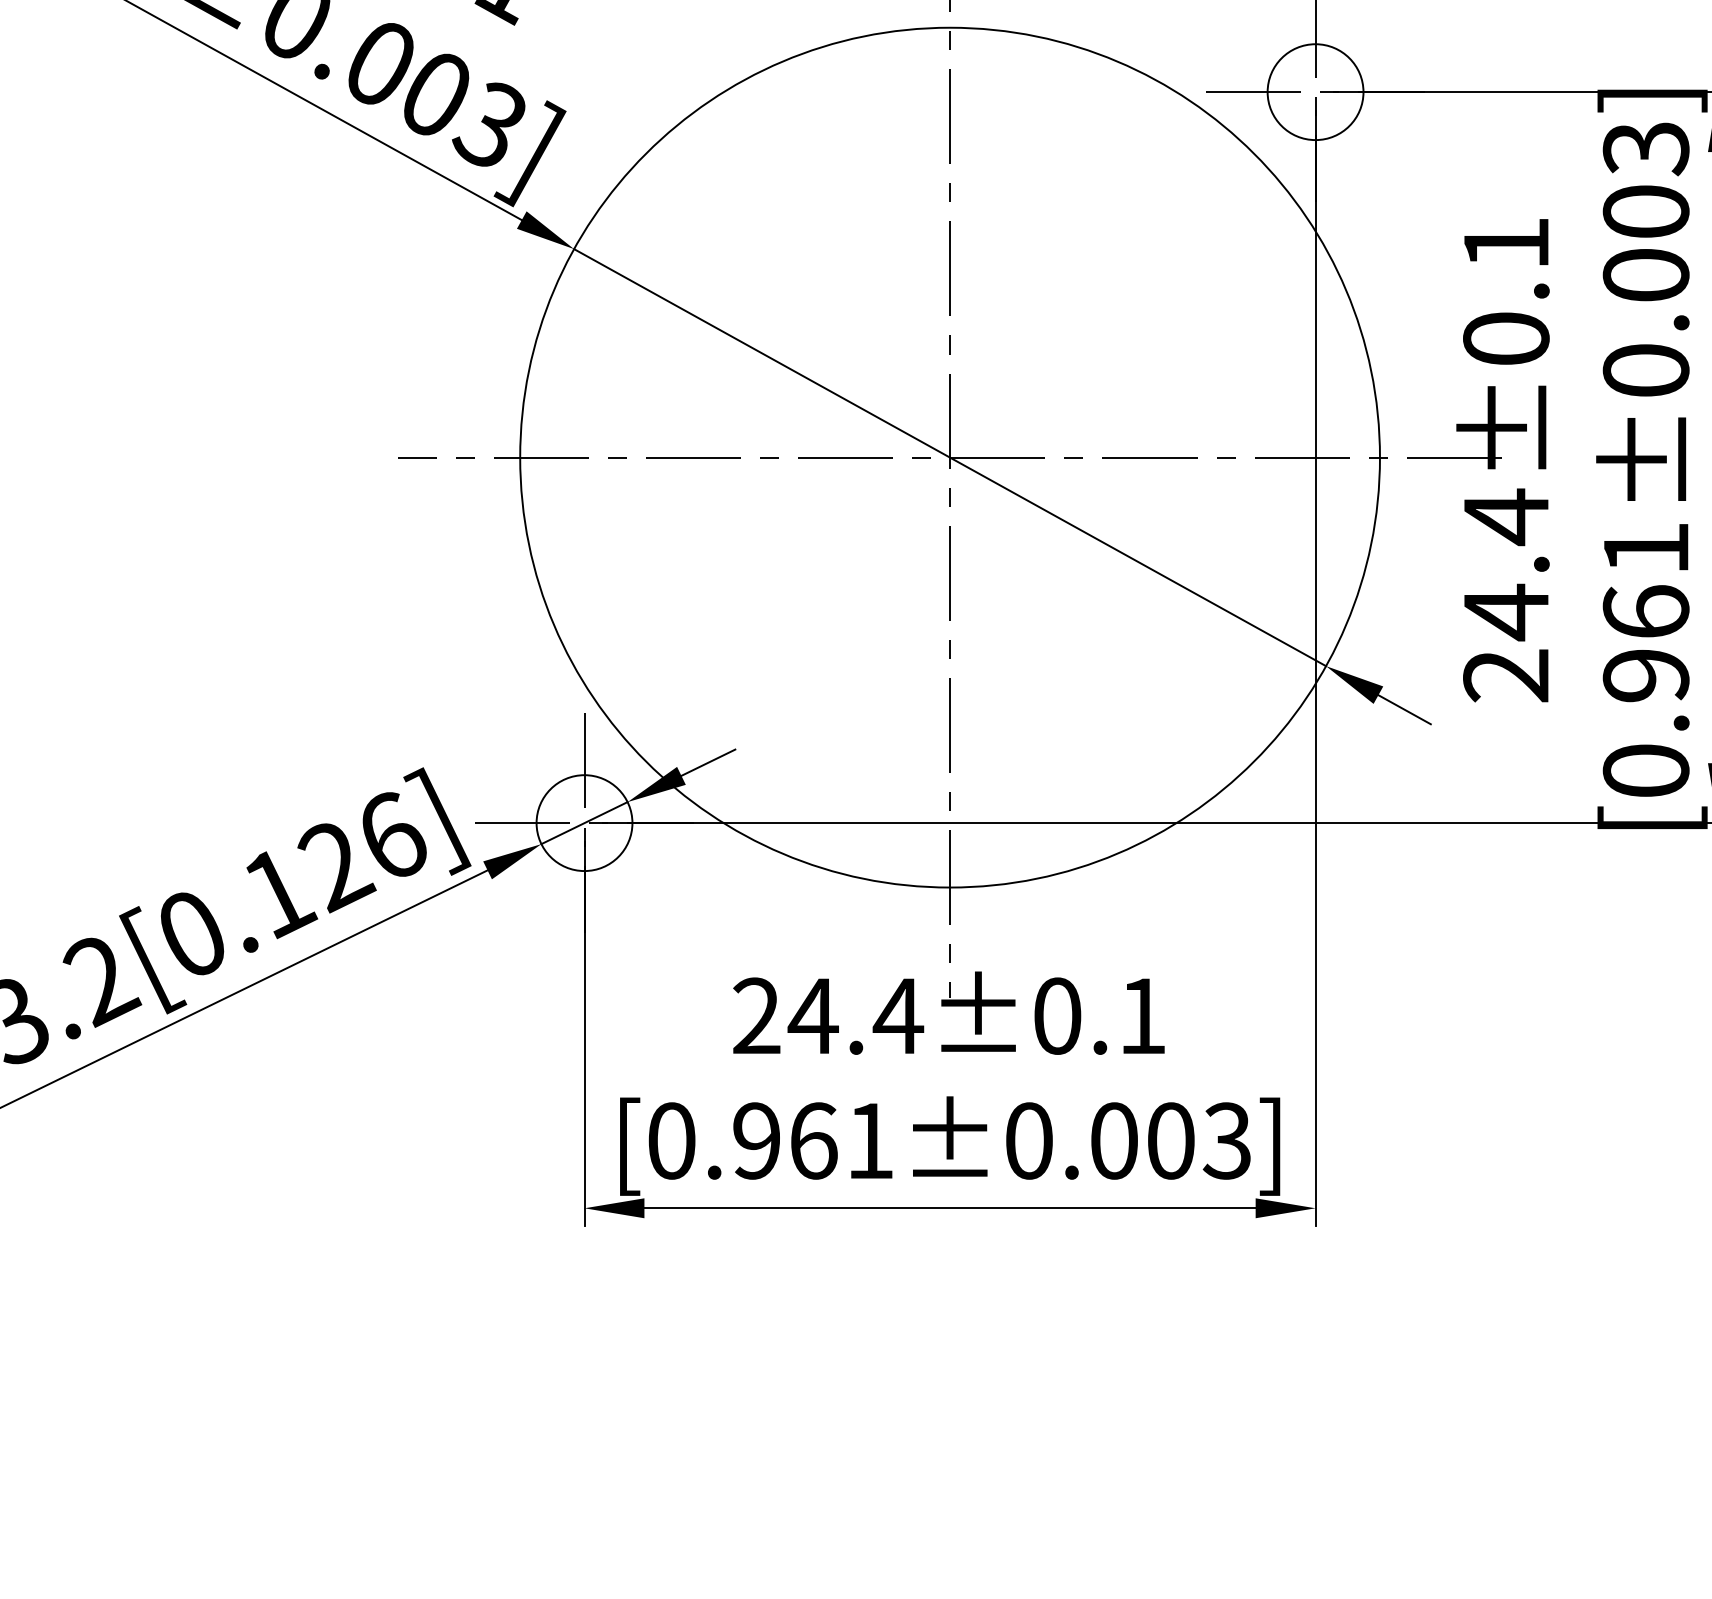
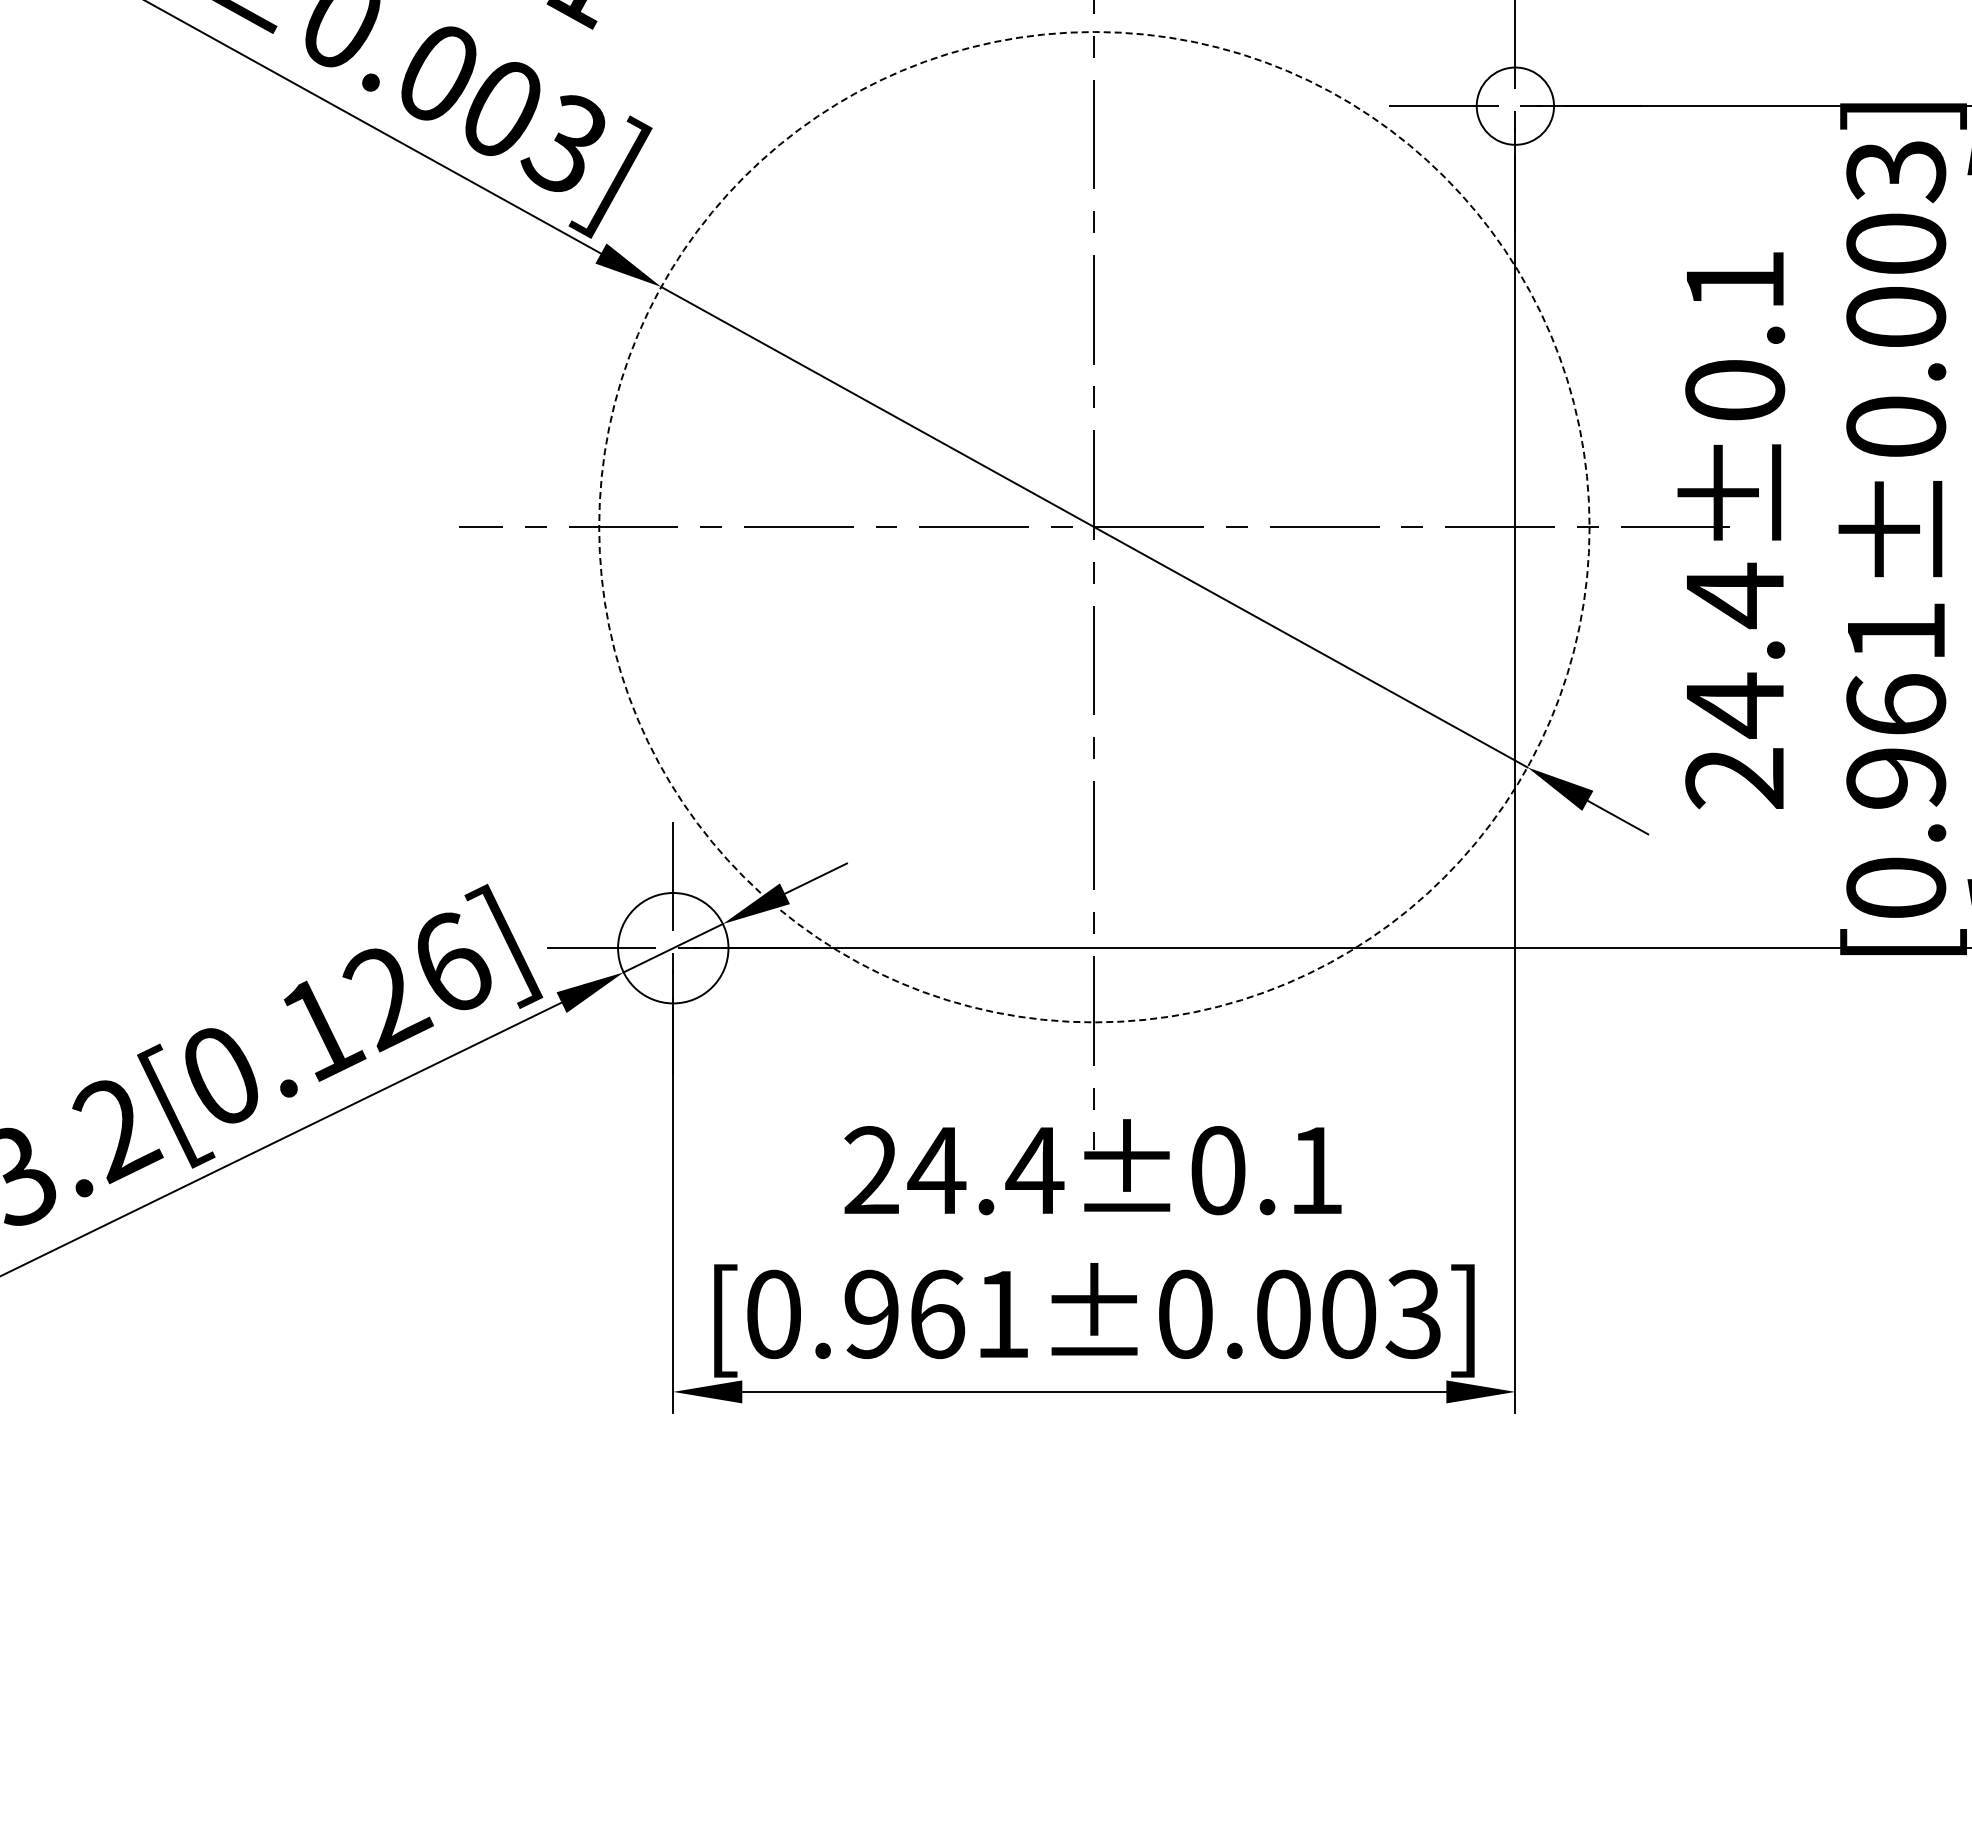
circle: (1315, 91) -> (1515, 105), size x0.7
circle: (950, 457) -> (1094, 527), solid -> dashed

